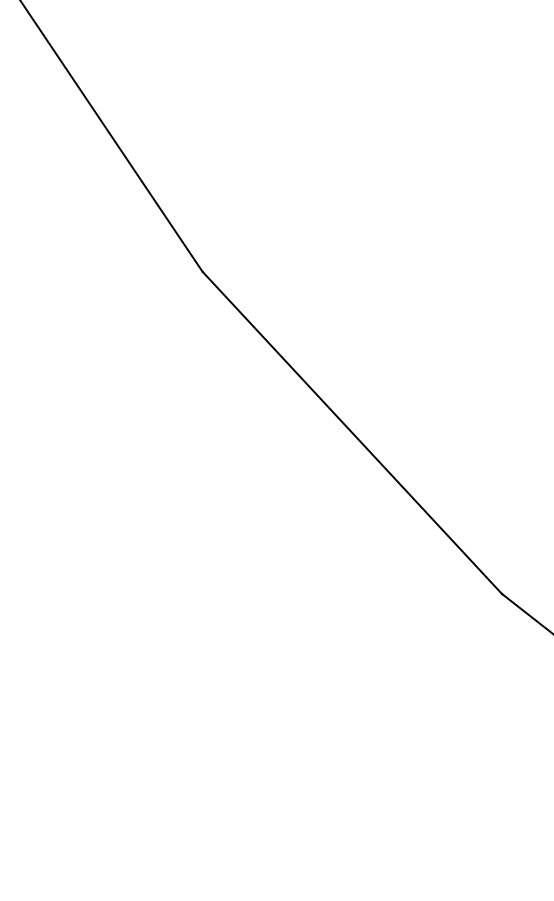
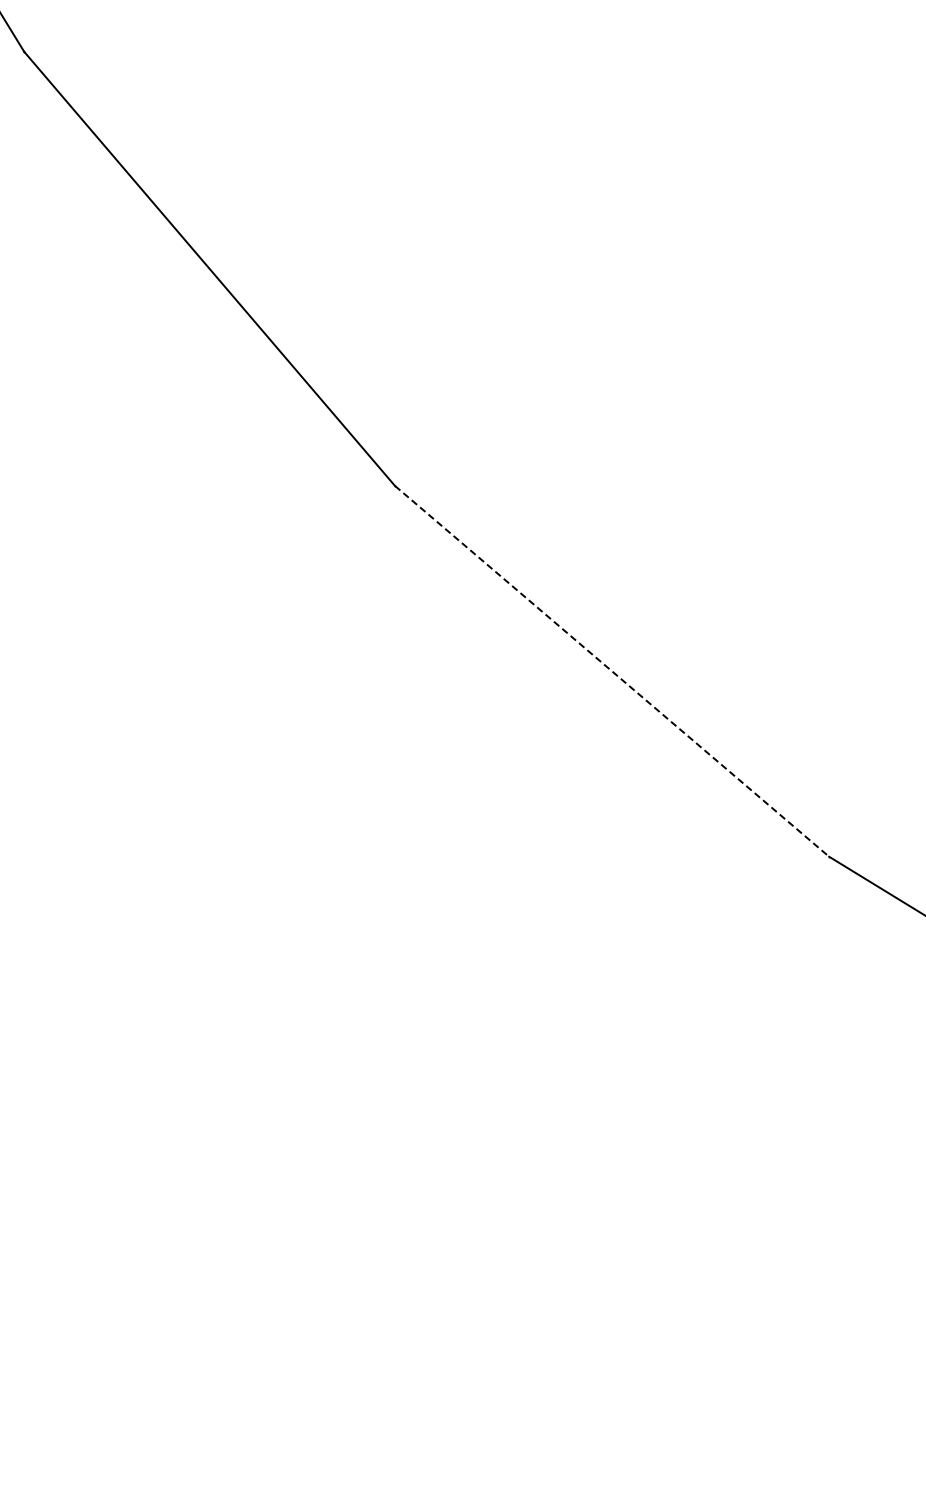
line: (352, 432) -> (612, 671), solid -> dashed

